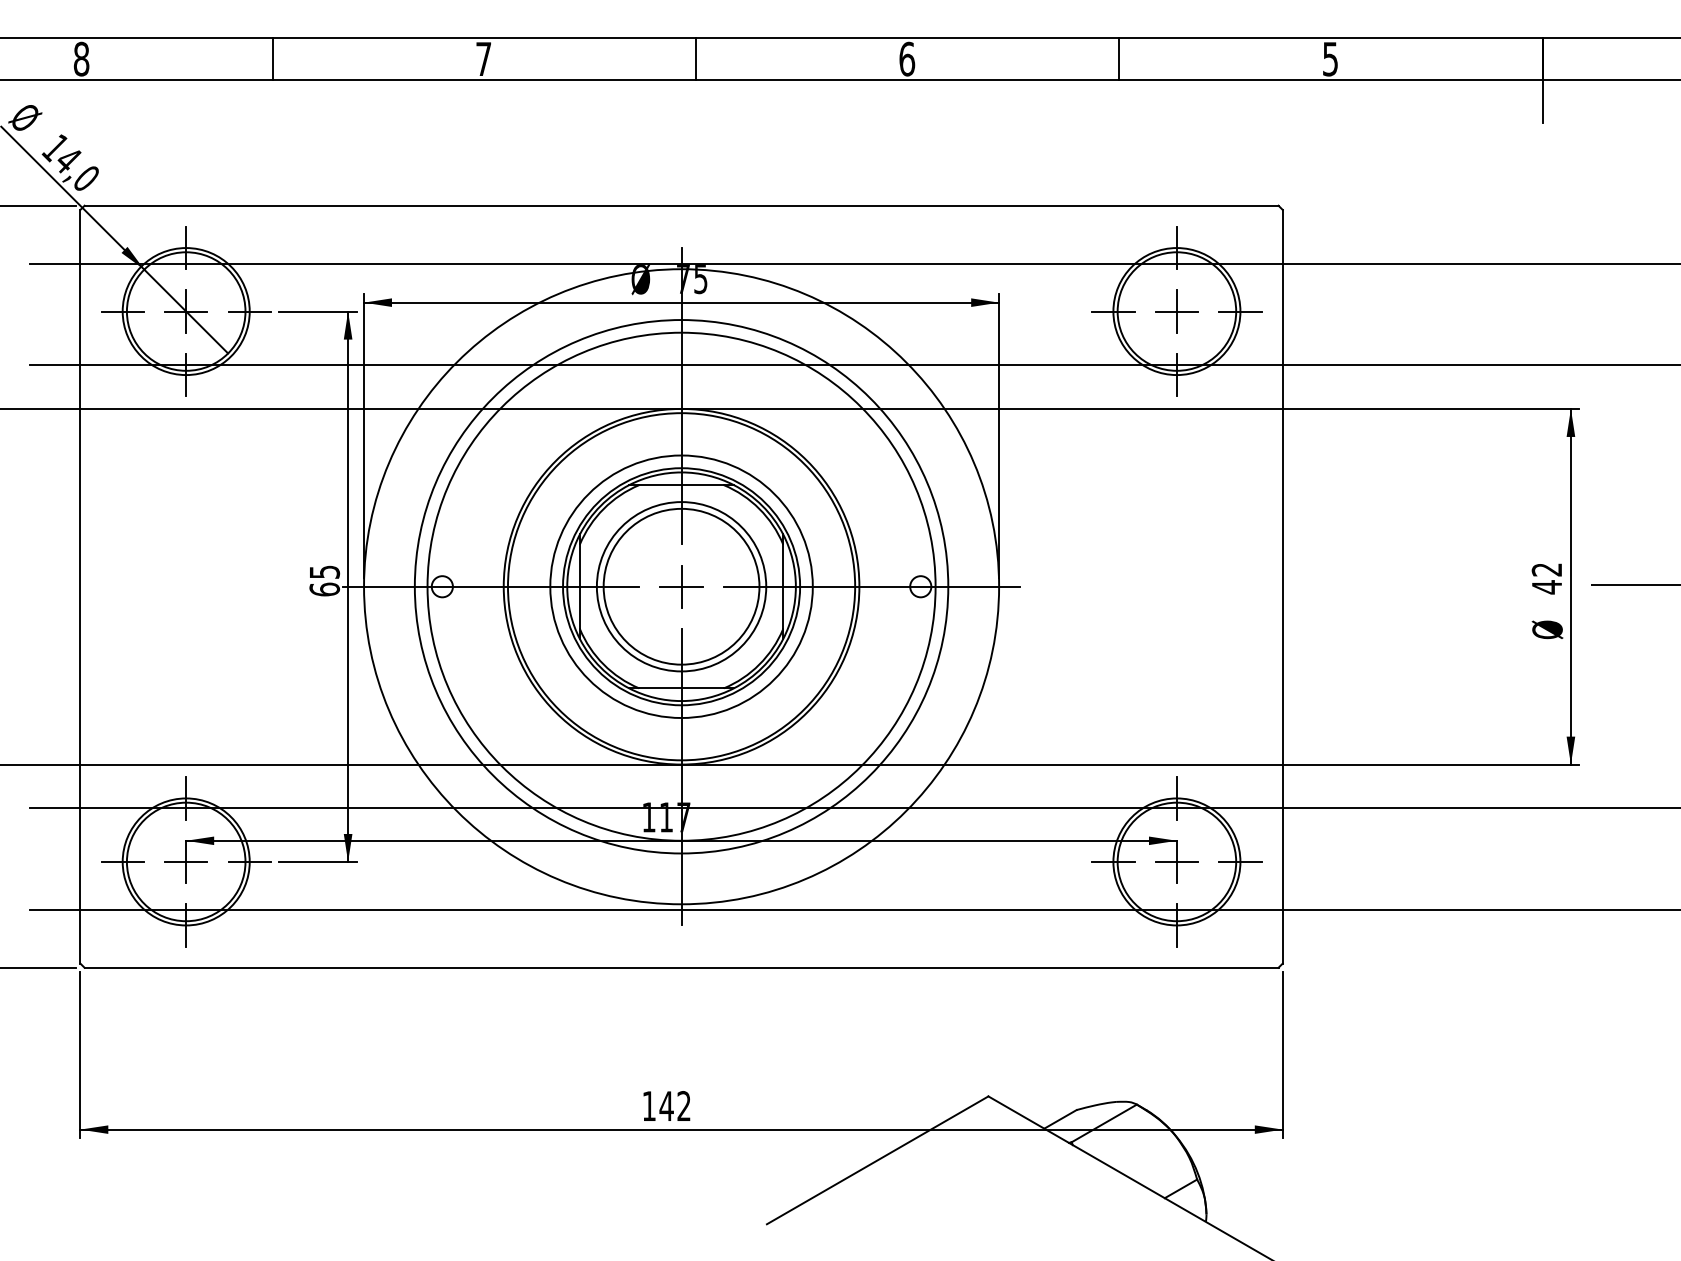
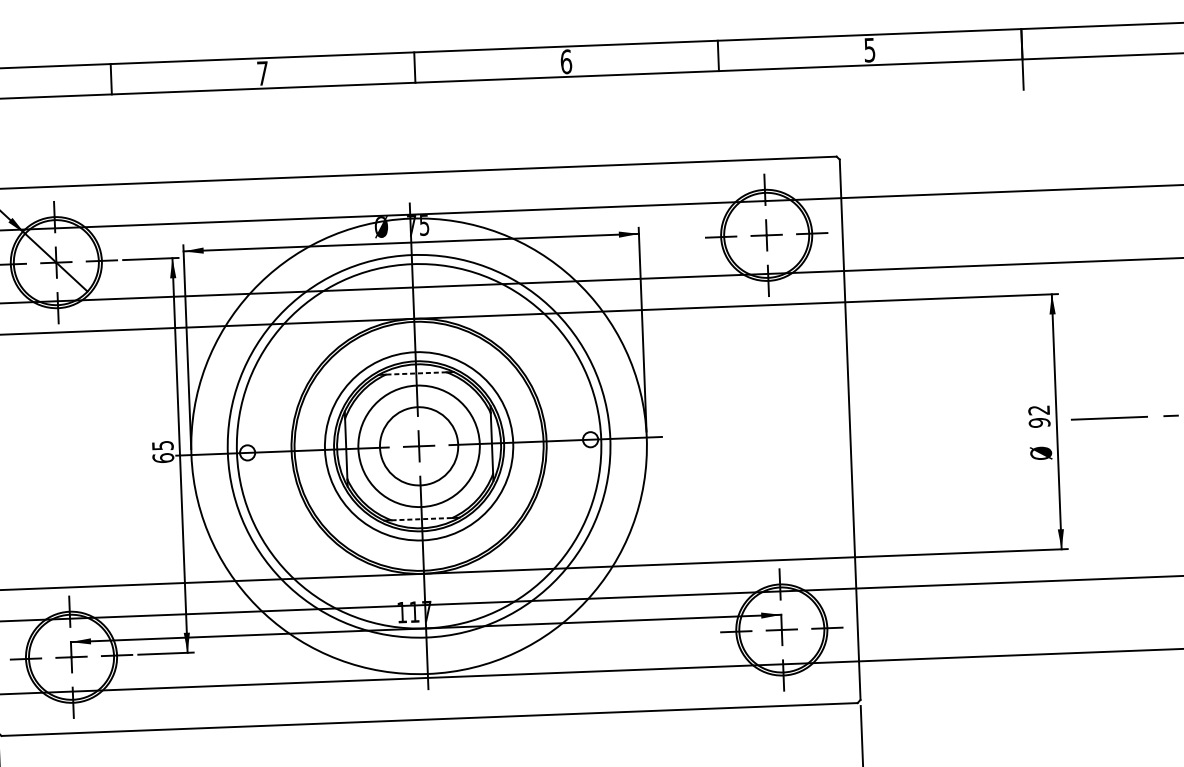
line: (681, 485) -> (416, 373), solid -> dashed
circle: (681, 586) -> (419, 446), size x0.7
text: (1546, 587) -> (1039, 423), 42 -> 92
line: (682, 688) -> (422, 519), solid -> dashed

